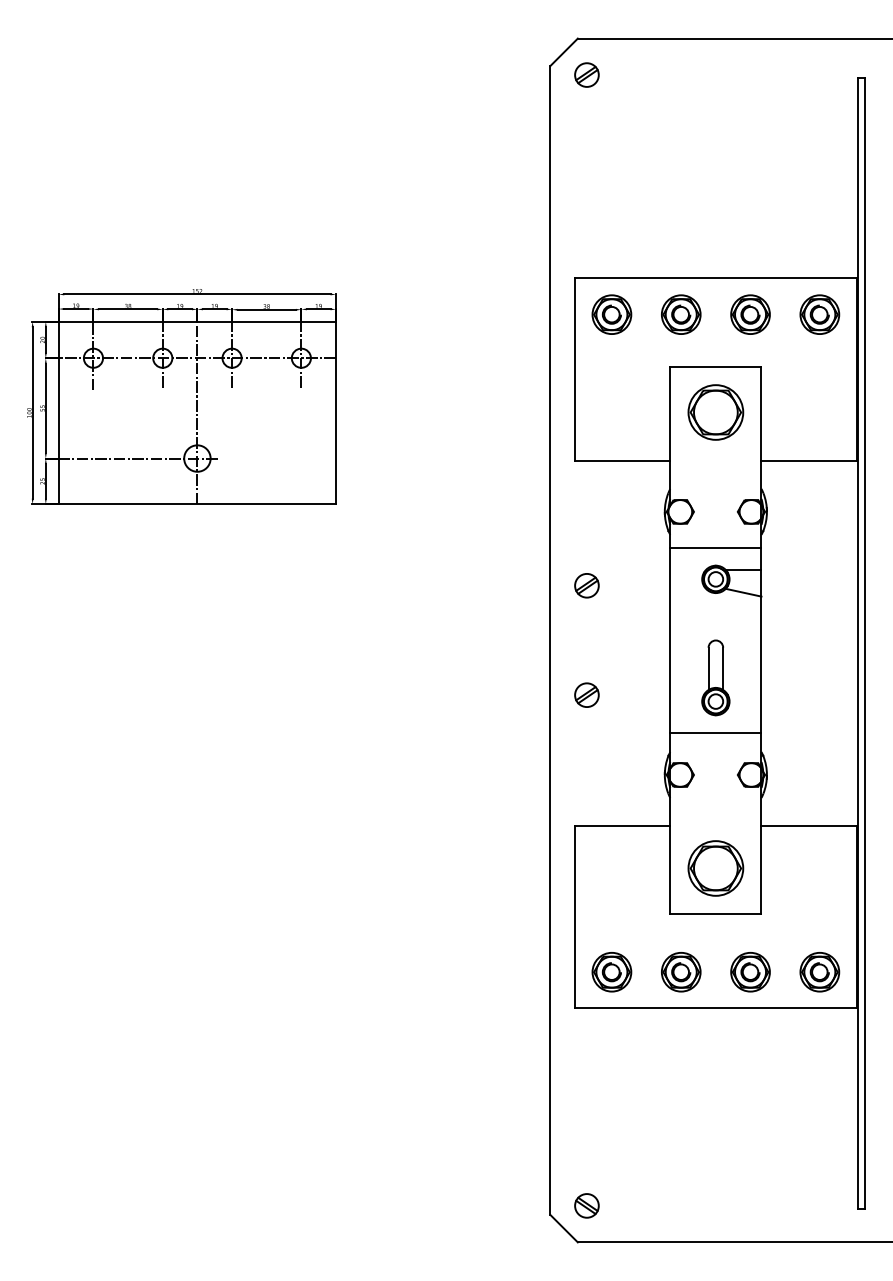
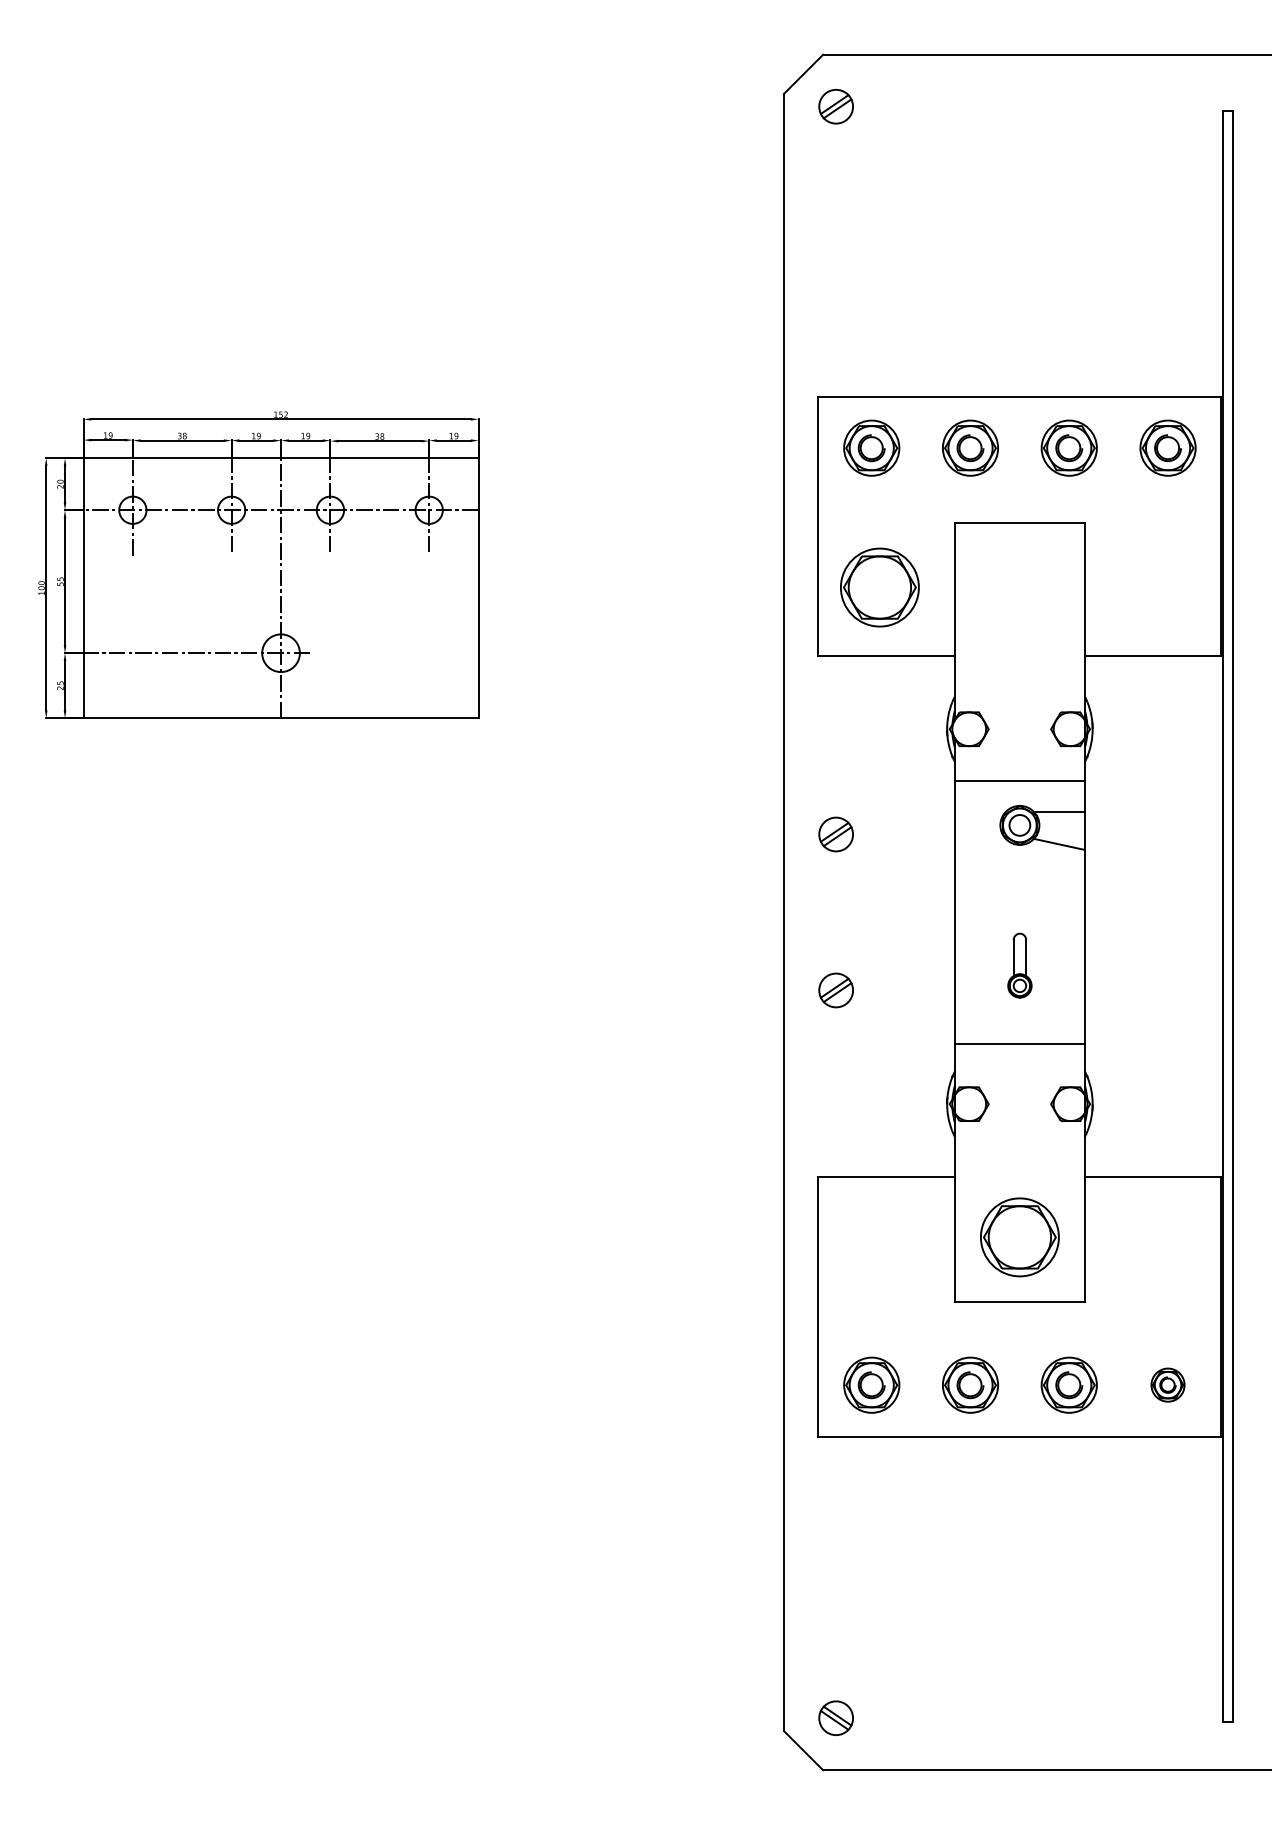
part: (715, 412) -> (879, 587), moved
part: (715, 677) -> (1019, 965), size x0.6
part: (819, 971) -> (1167, 1384), size x0.6

